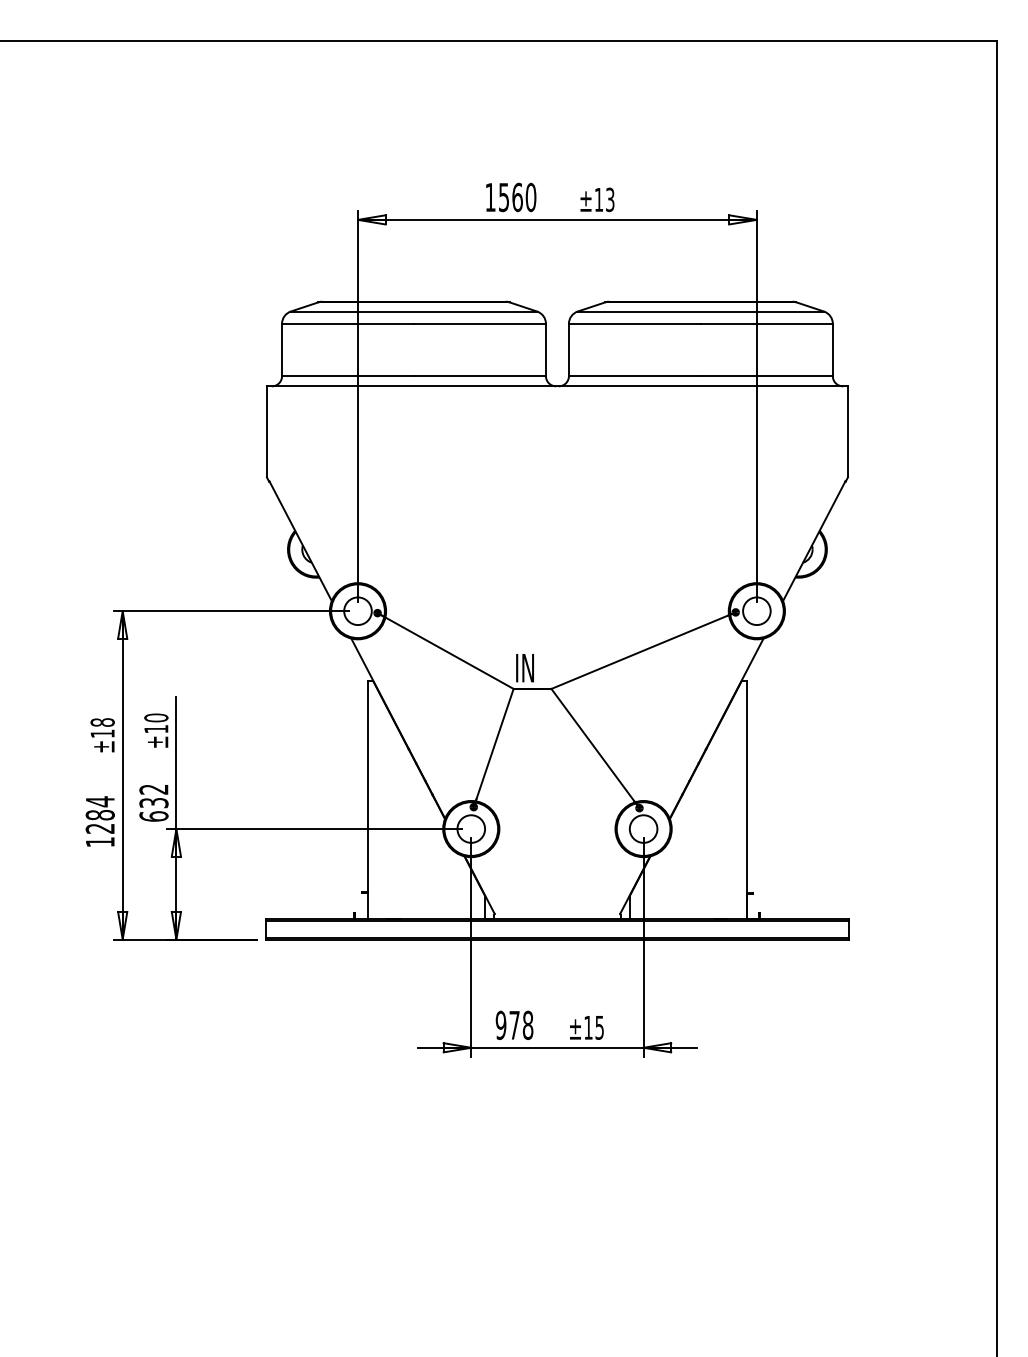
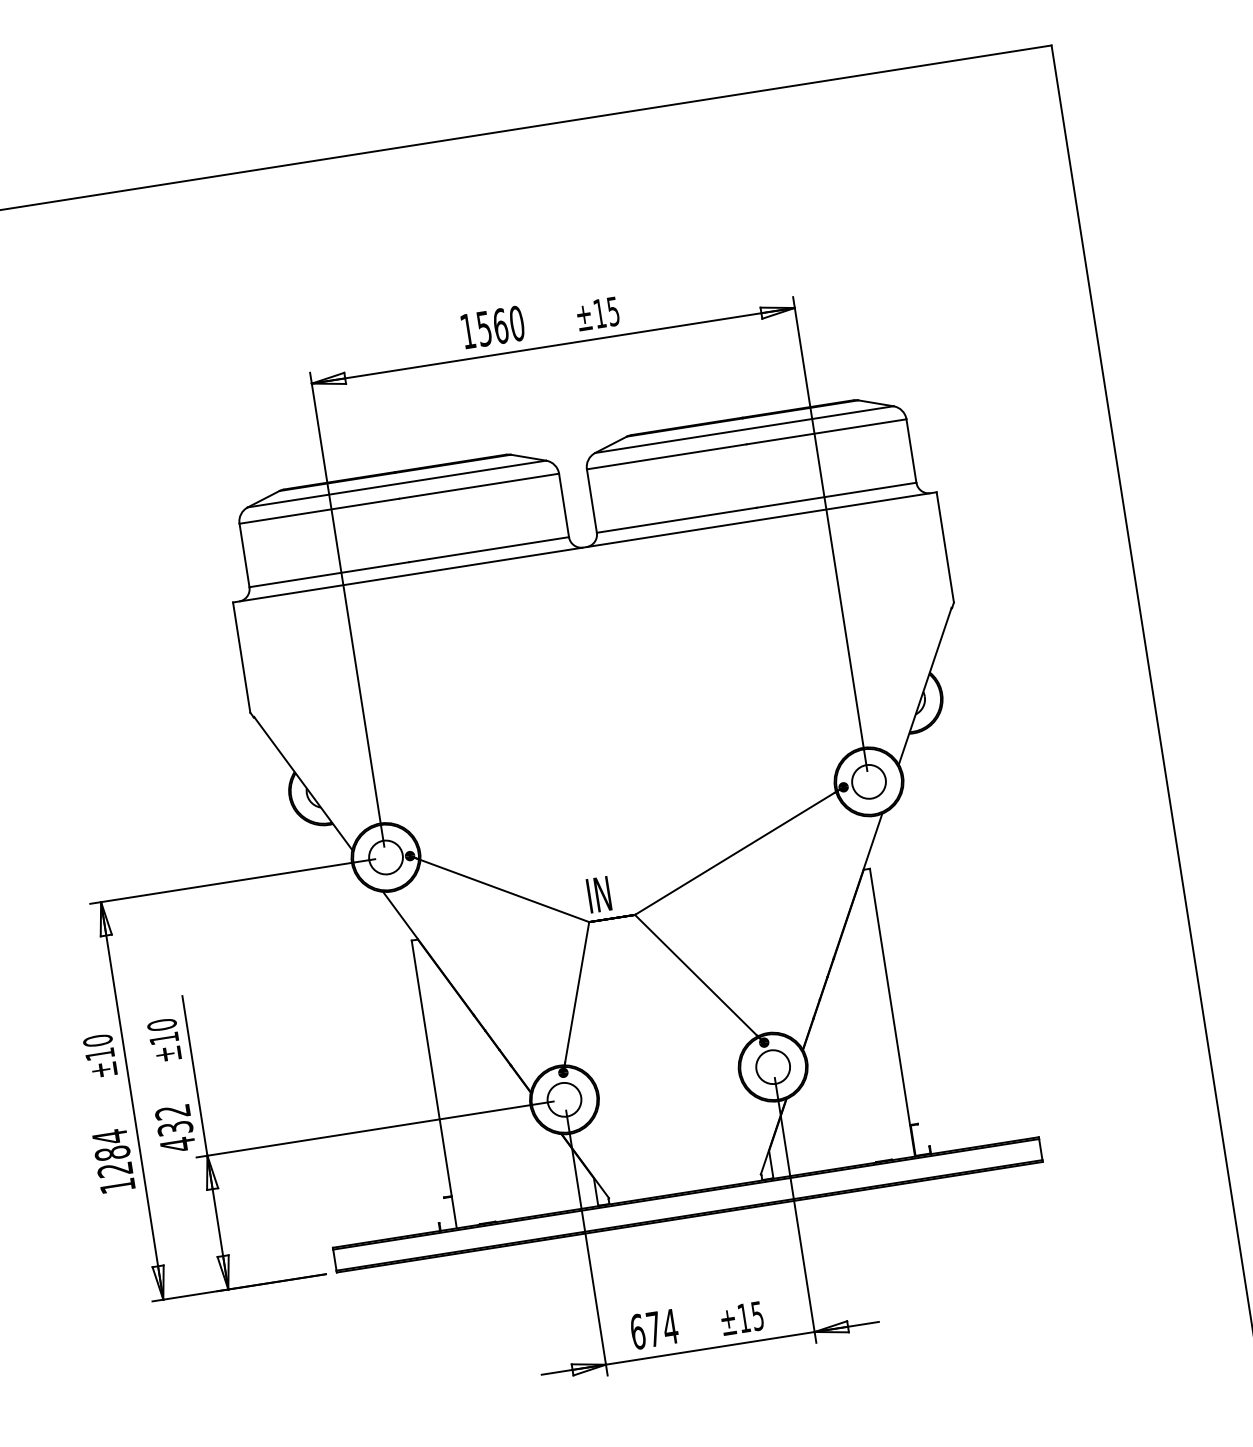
text: (610, 199) -> (613, 311), ±13 -> ±15
text: (102, 722) -> (97, 1040), ±18 -> ±10
text: (153, 816) -> (177, 1144), 632 -> 432
text: (514, 1025) -> (654, 1329), 978 -> 674

